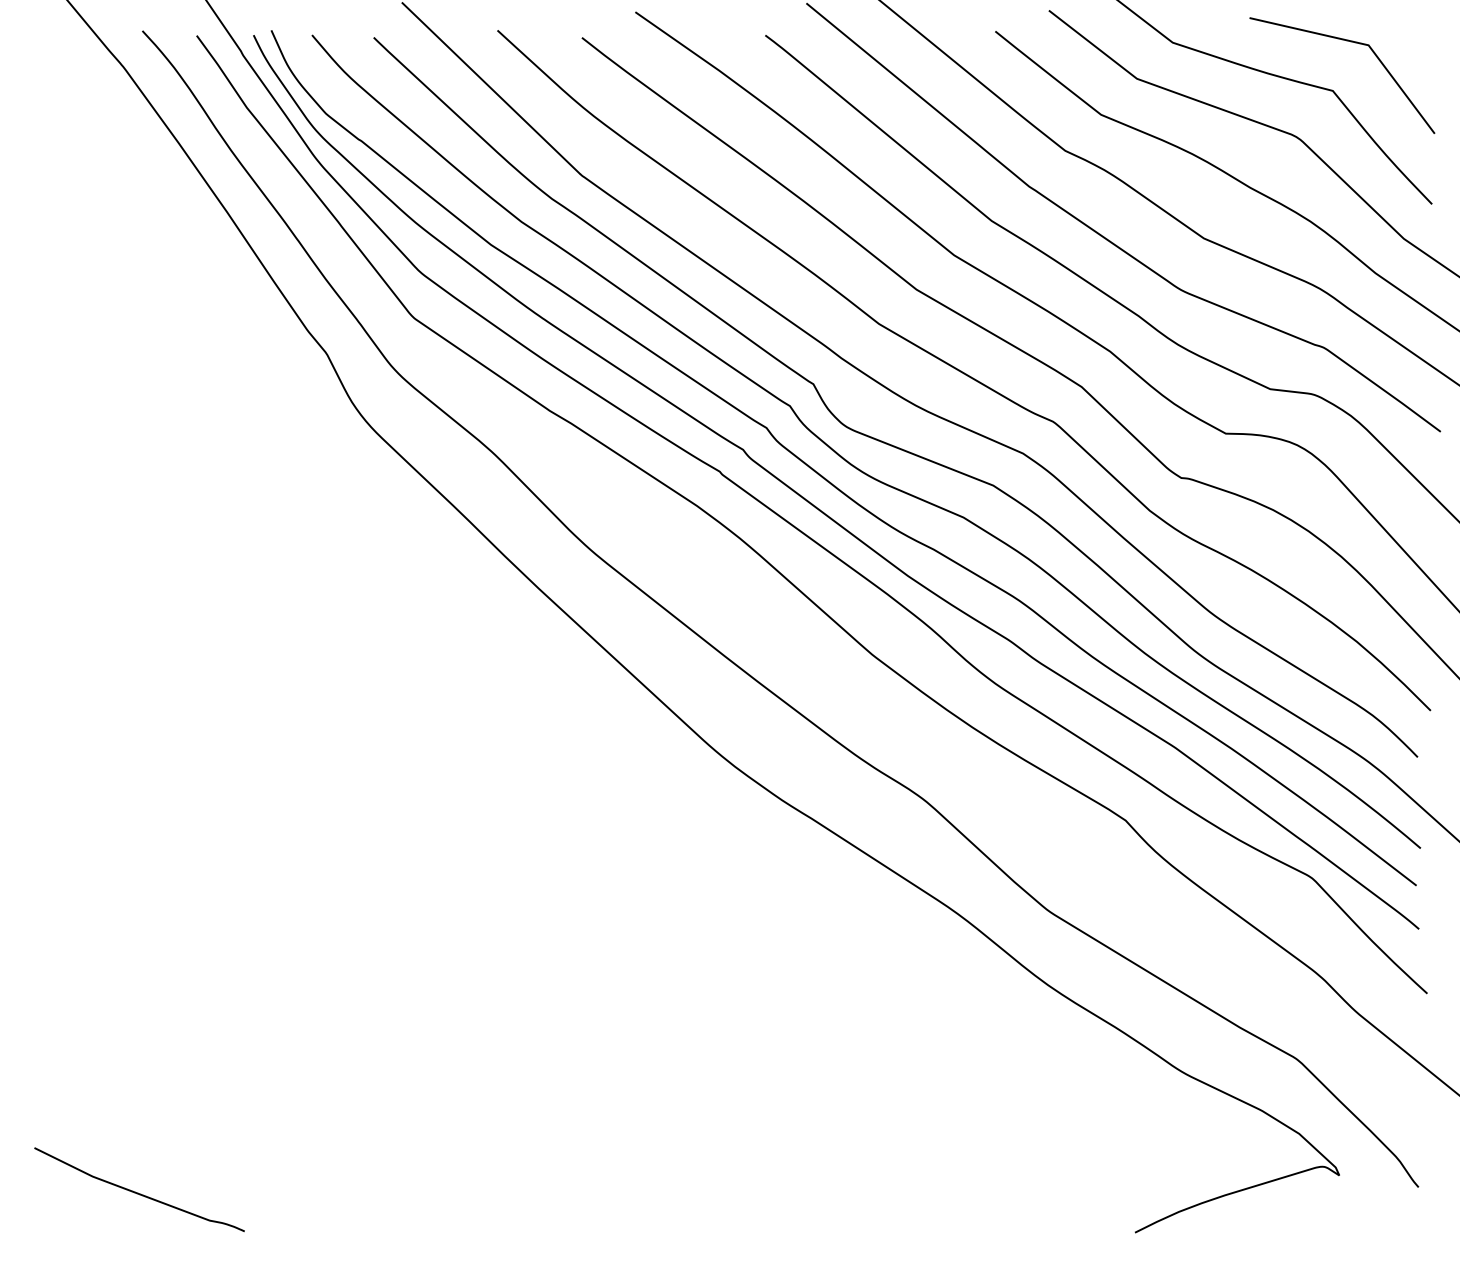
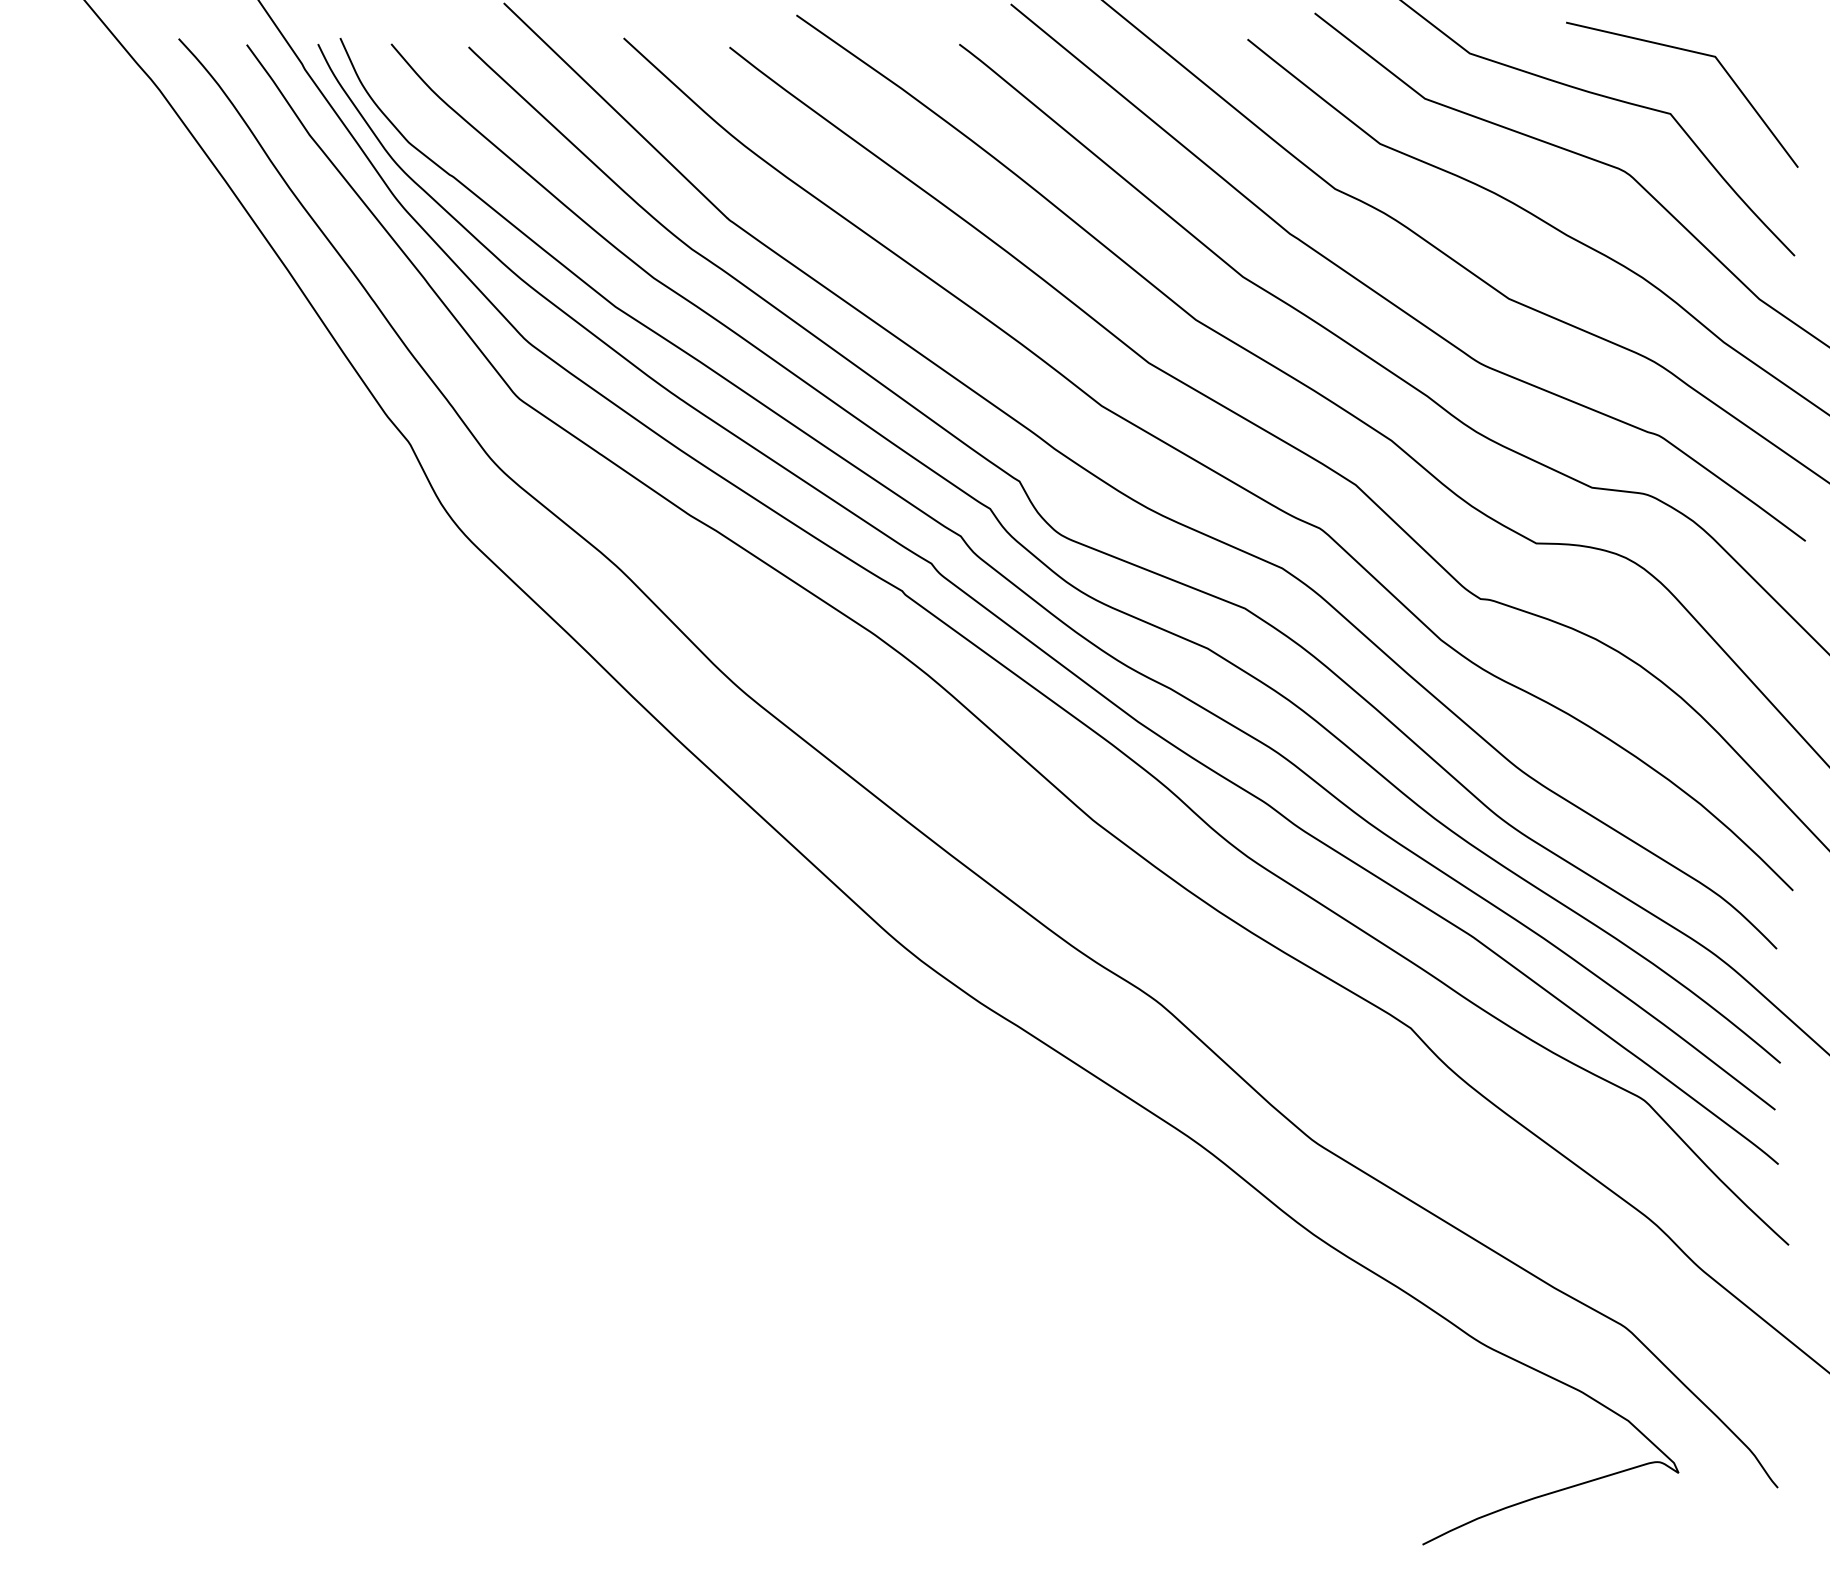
curve: (137, 1192) -> (172, 1494), removed

